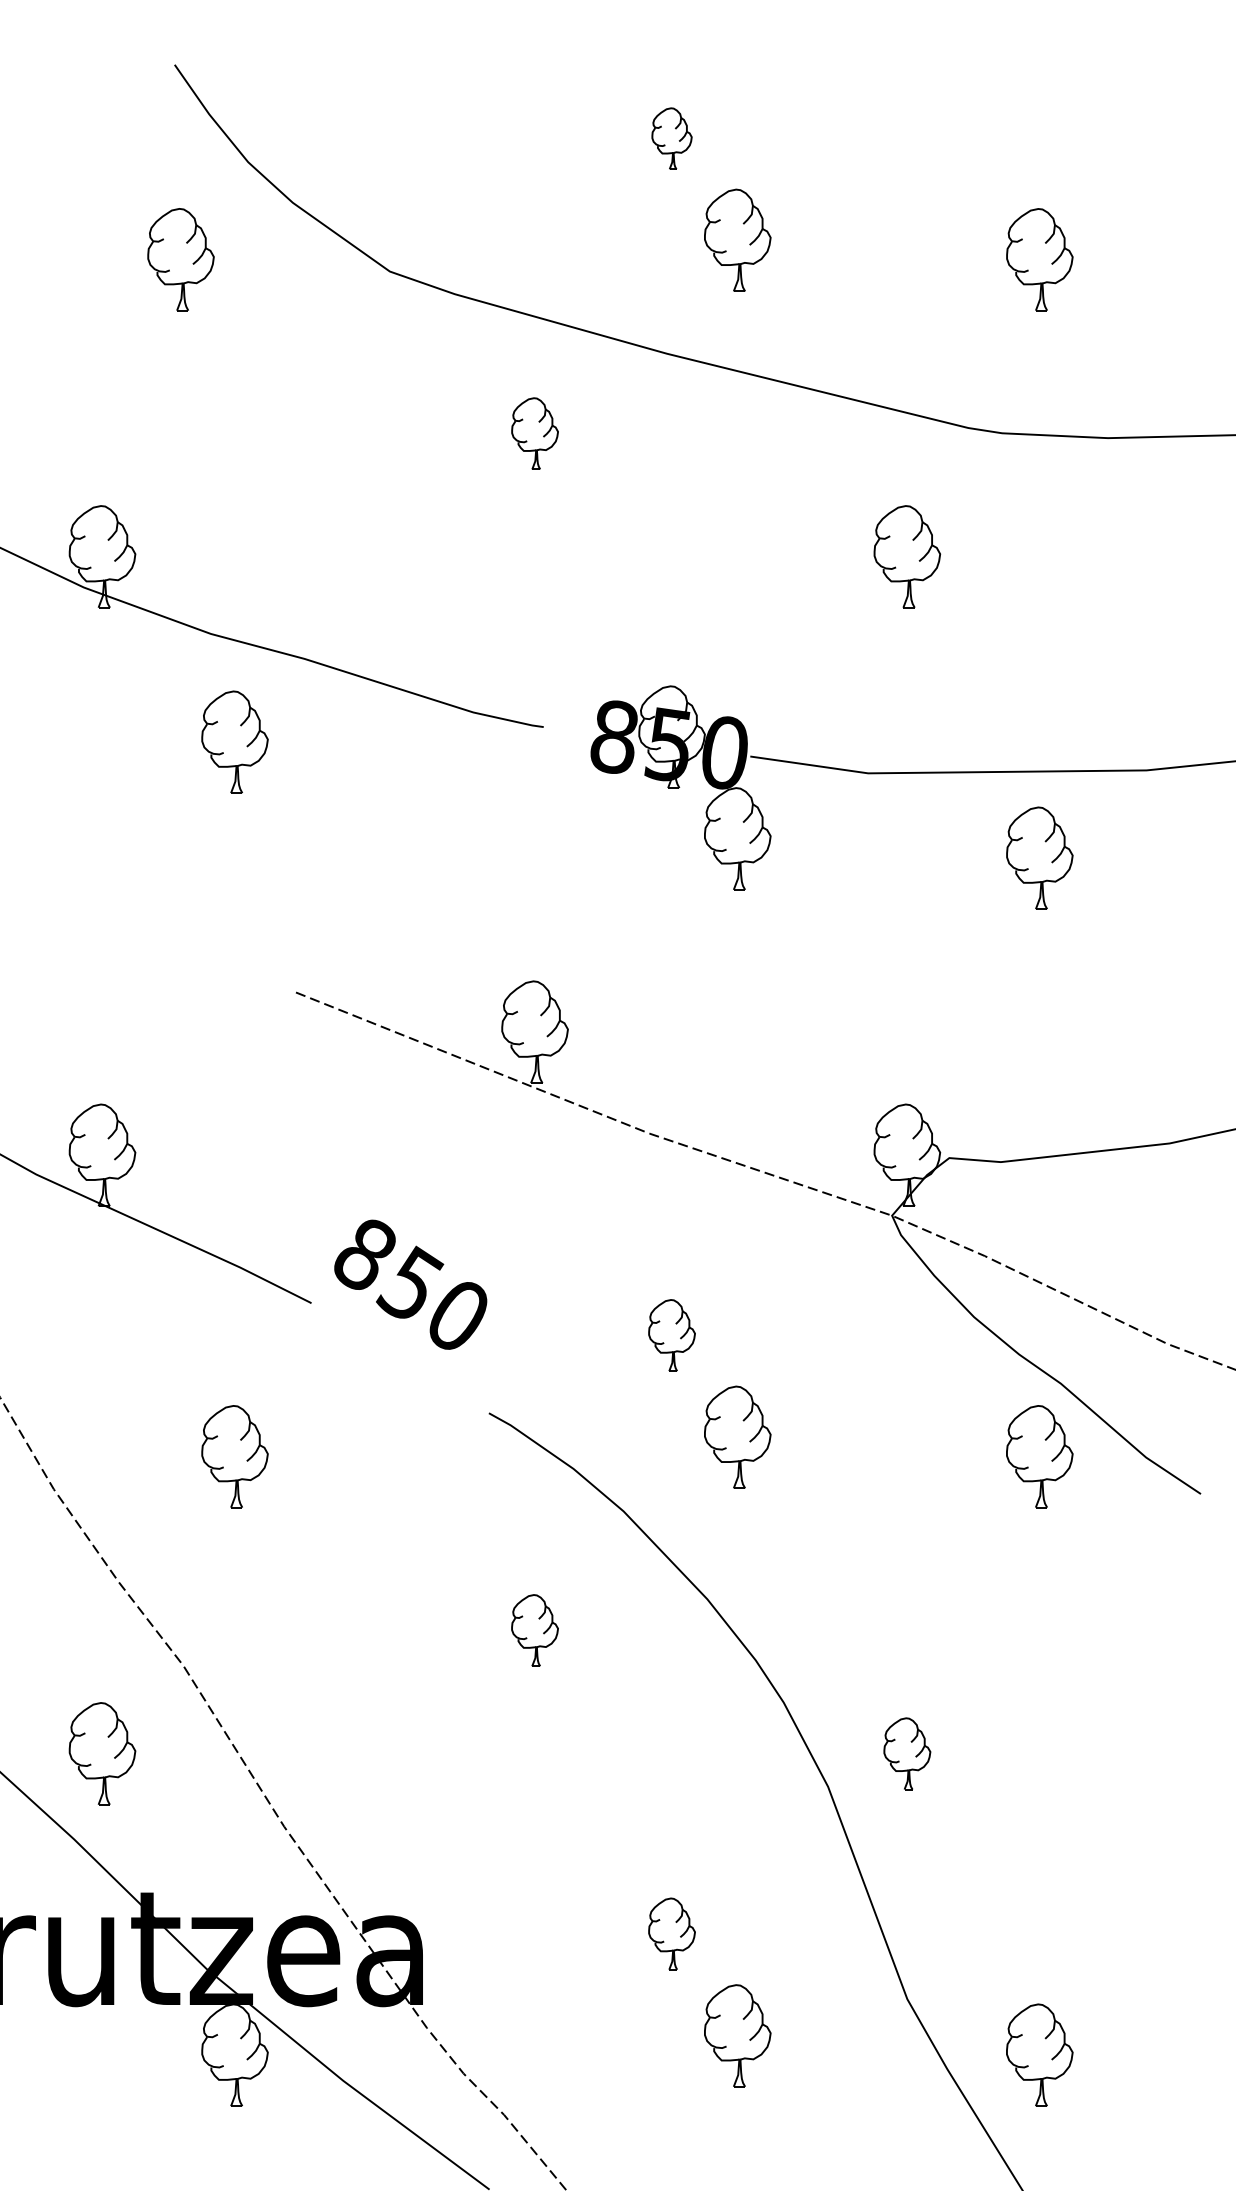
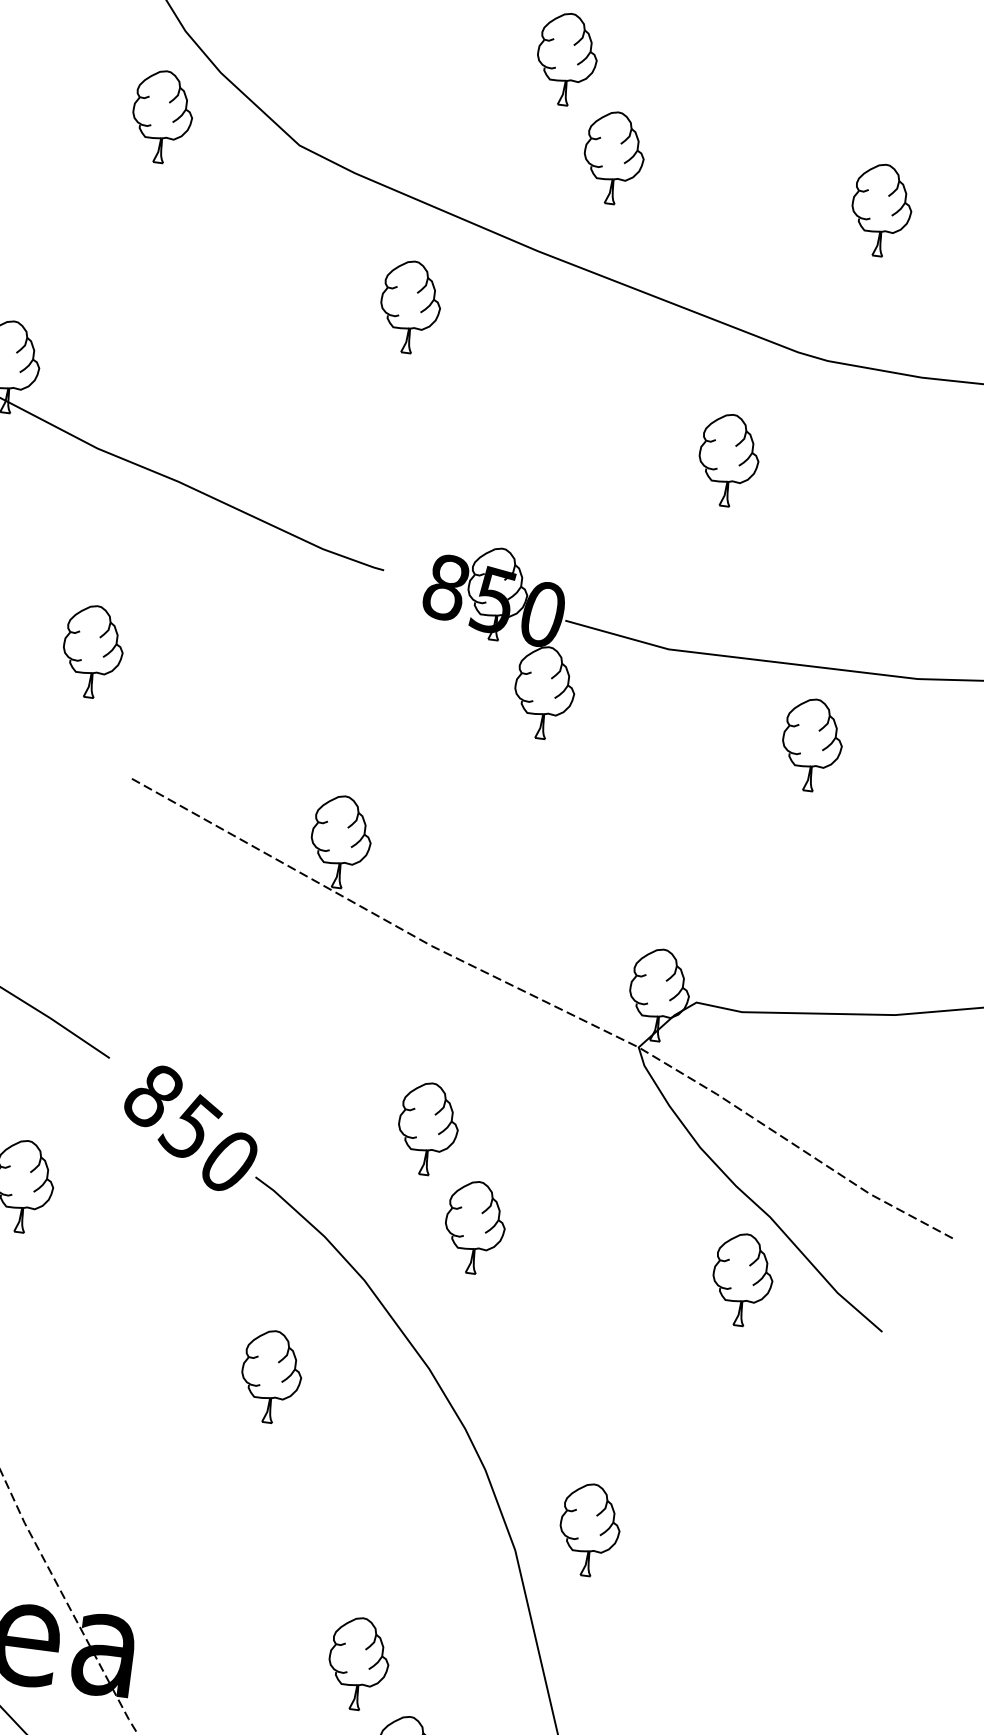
part: (671, 138) -> (566, 59), size x1.67
part: (180, 259) -> (162, 116), moved
part: (534, 433) -> (409, 306), size x1.43
part: (234, 741) -> (92, 651), moved
text: (410, 1284) -> (190, 1128), moved
part: (671, 1335) -> (427, 1128), size x1.43
part: (534, 1630) -> (271, 1376), size x1.43
part: (907, 1753) -> (590, 1529), size x1.43
part: (671, 1933) -> (358, 1663), size x1.43

